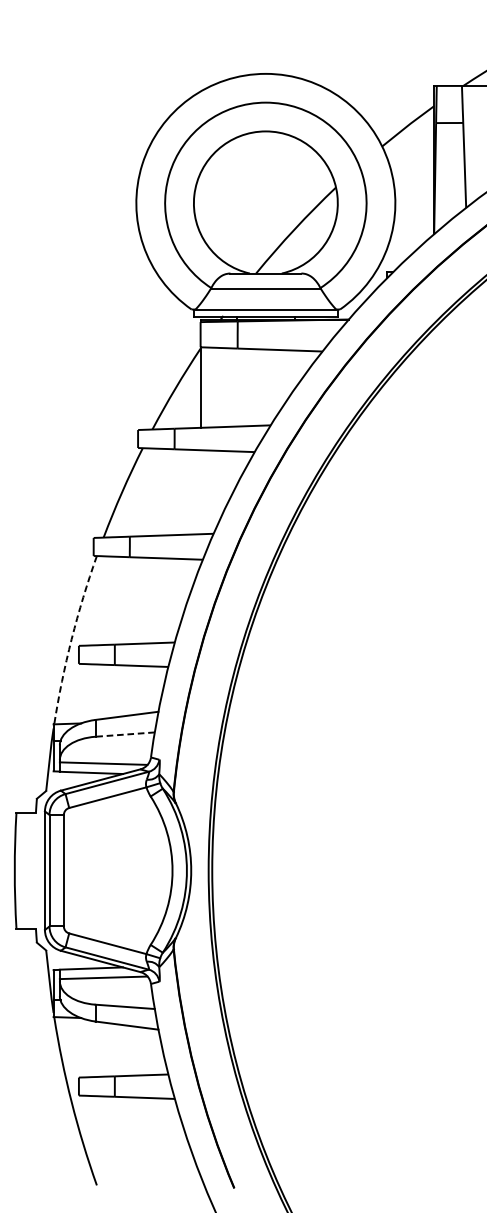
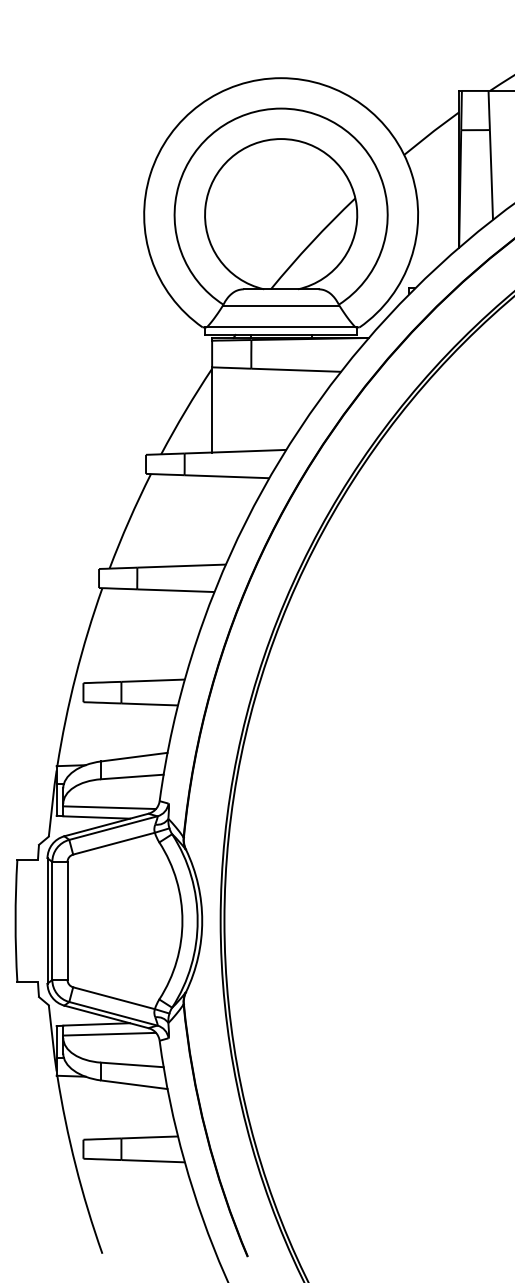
arc: (71, 639) -> (75, 676), dashed -> solid
line: (124, 735) -> (131, 777), dashed -> solid

